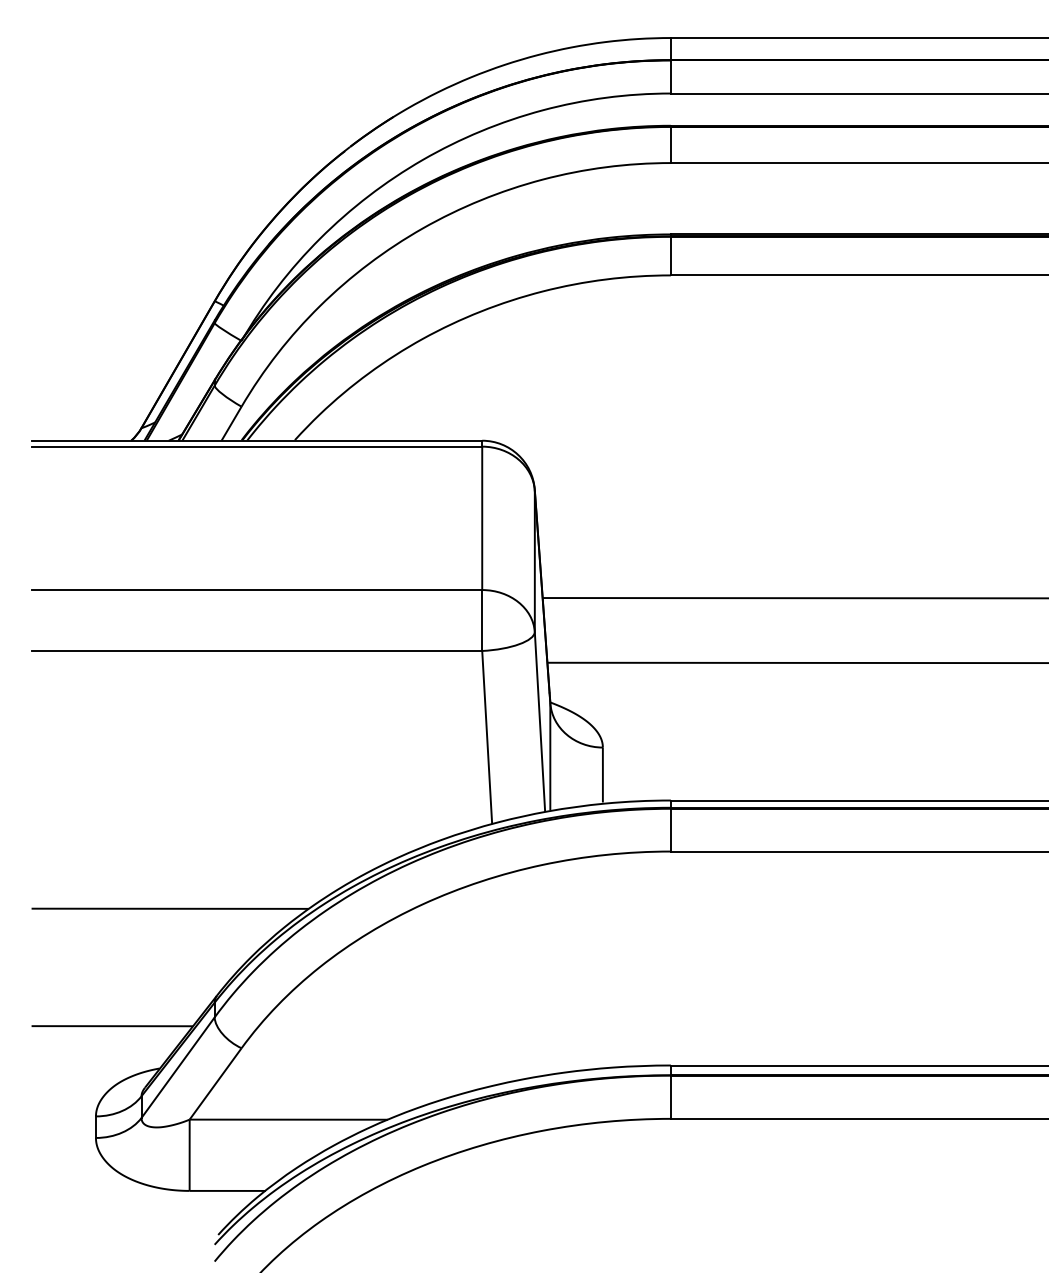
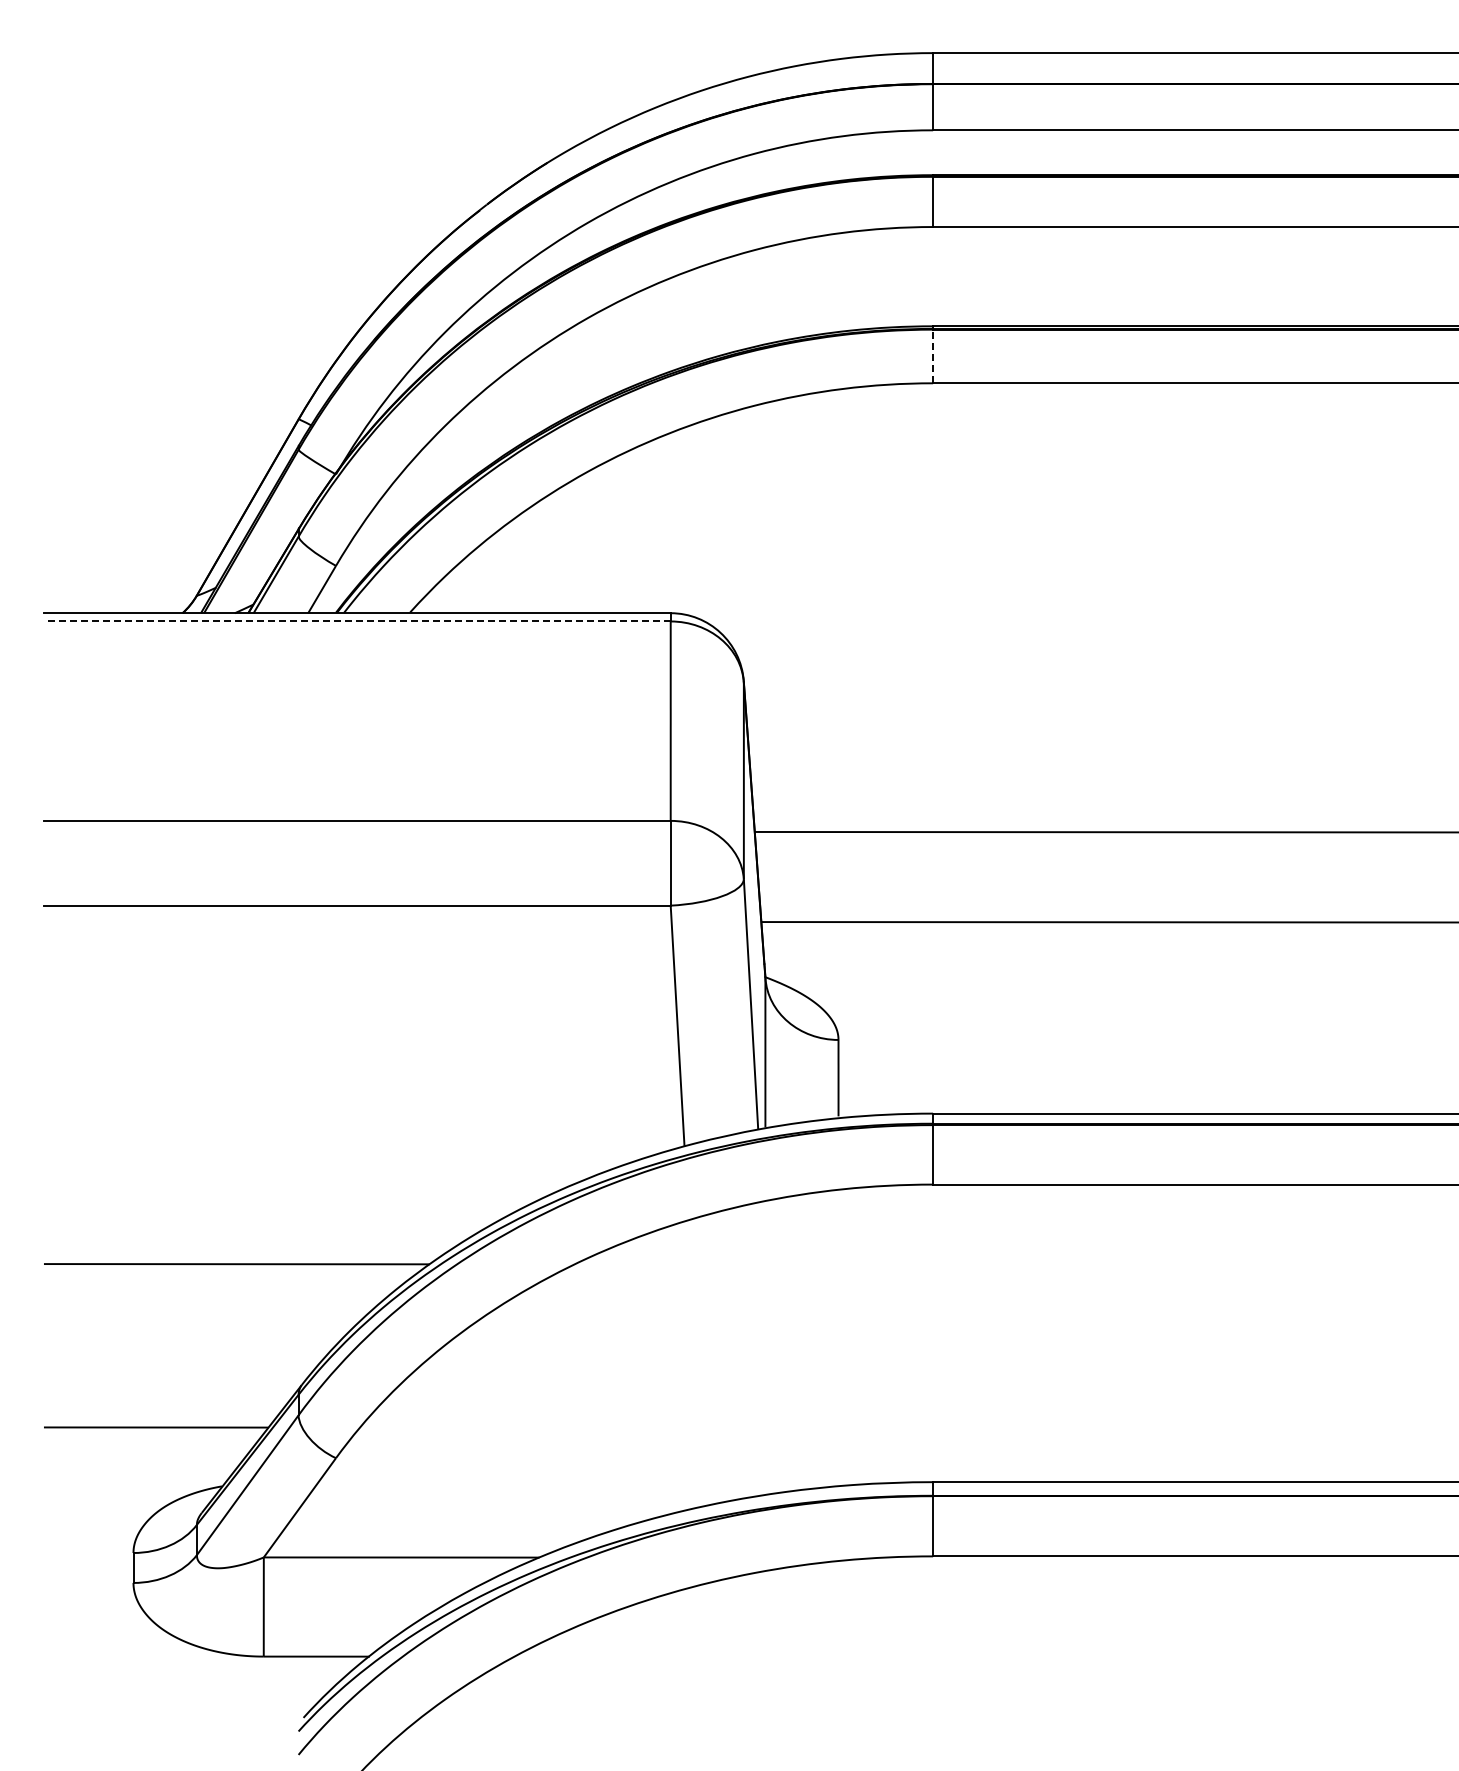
line: (671, 256) -> (933, 356), solid -> dashed
line: (256, 446) -> (356, 621), solid -> dashed

